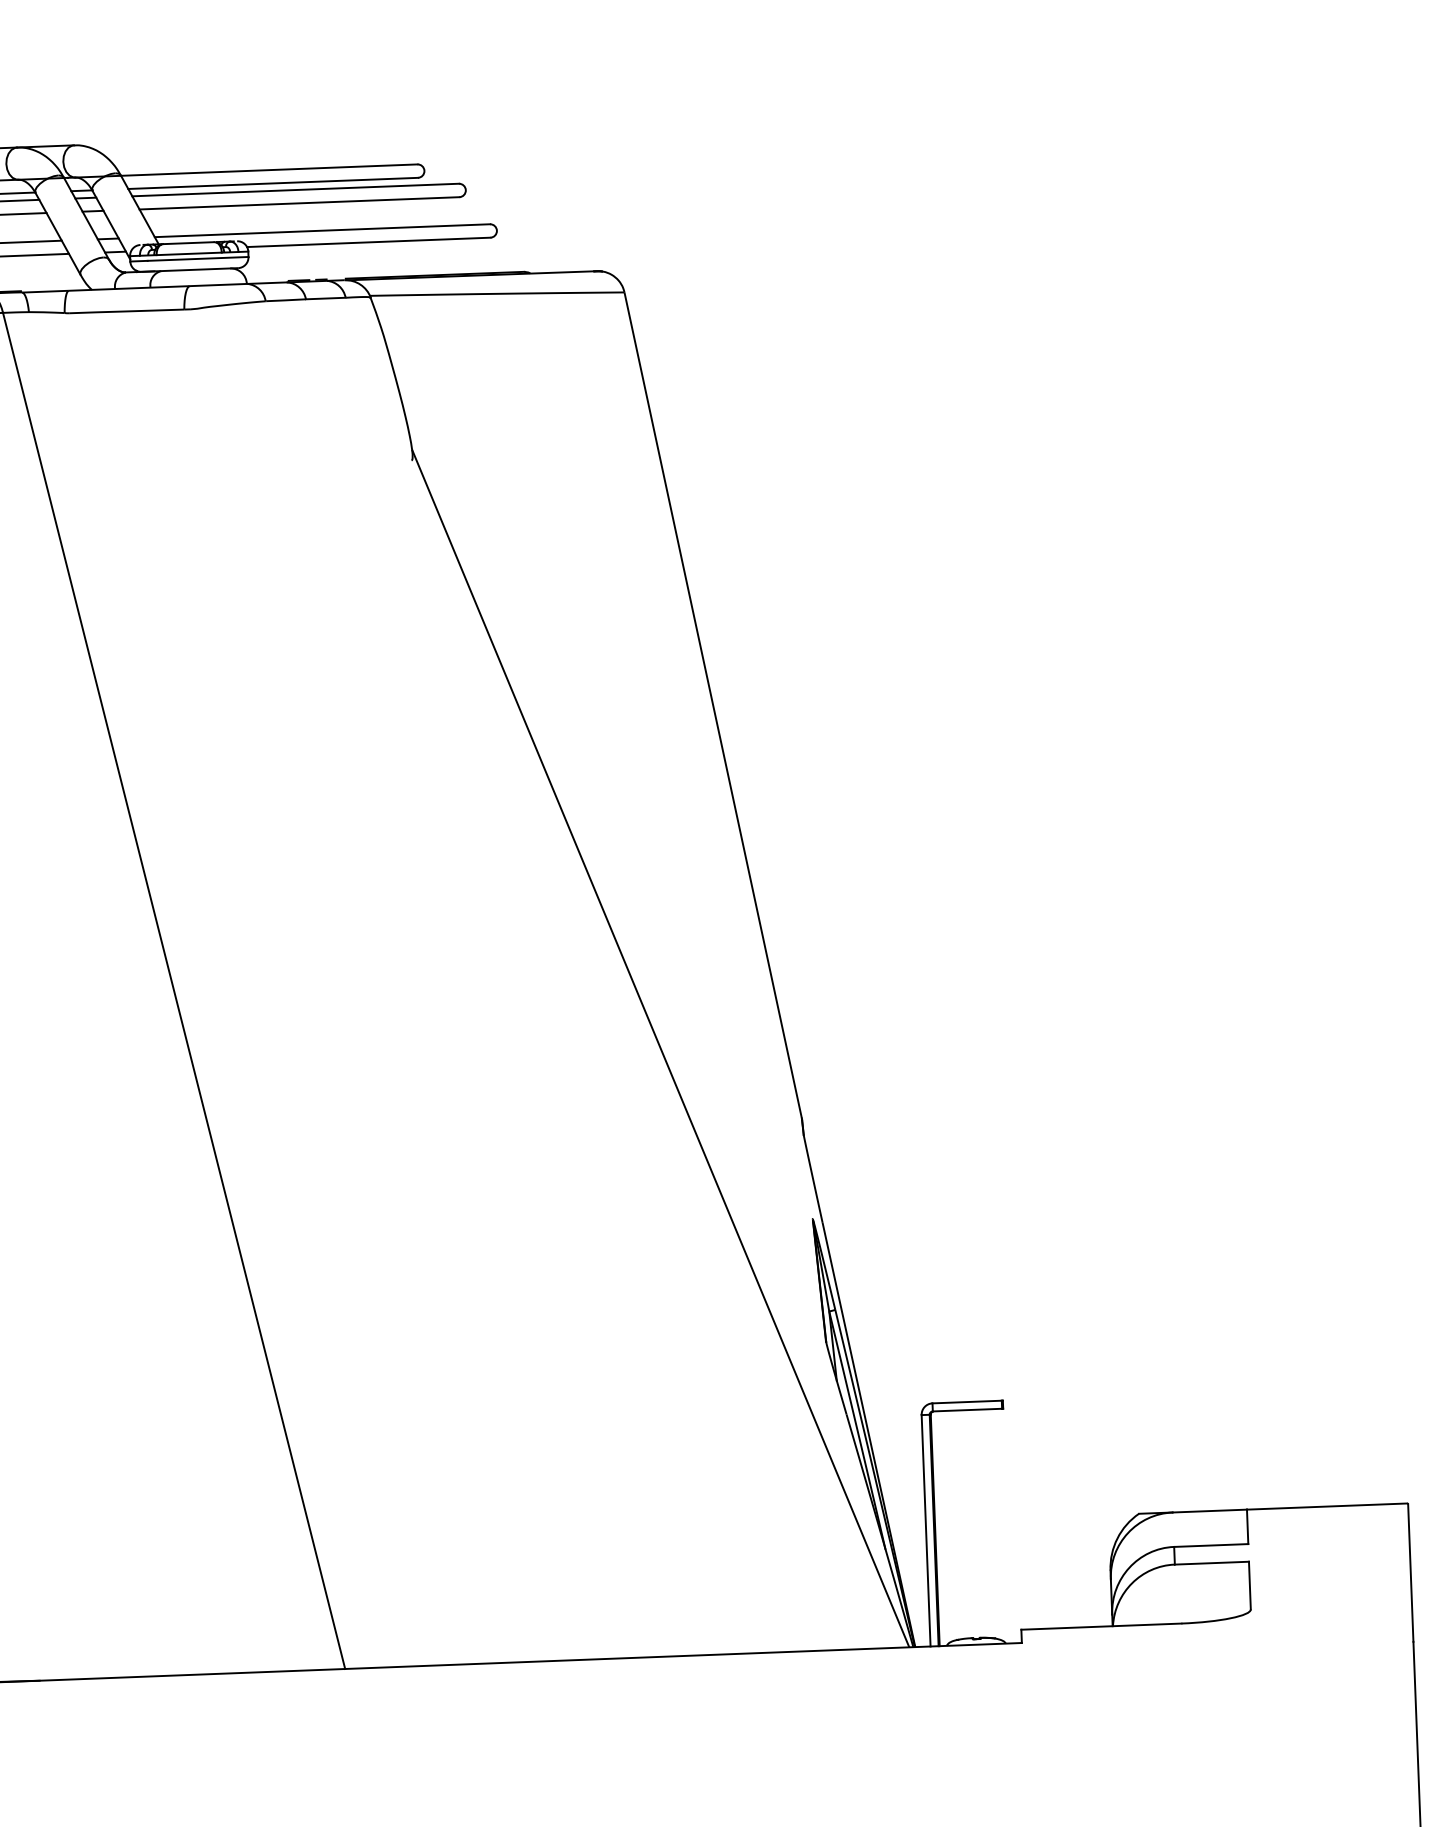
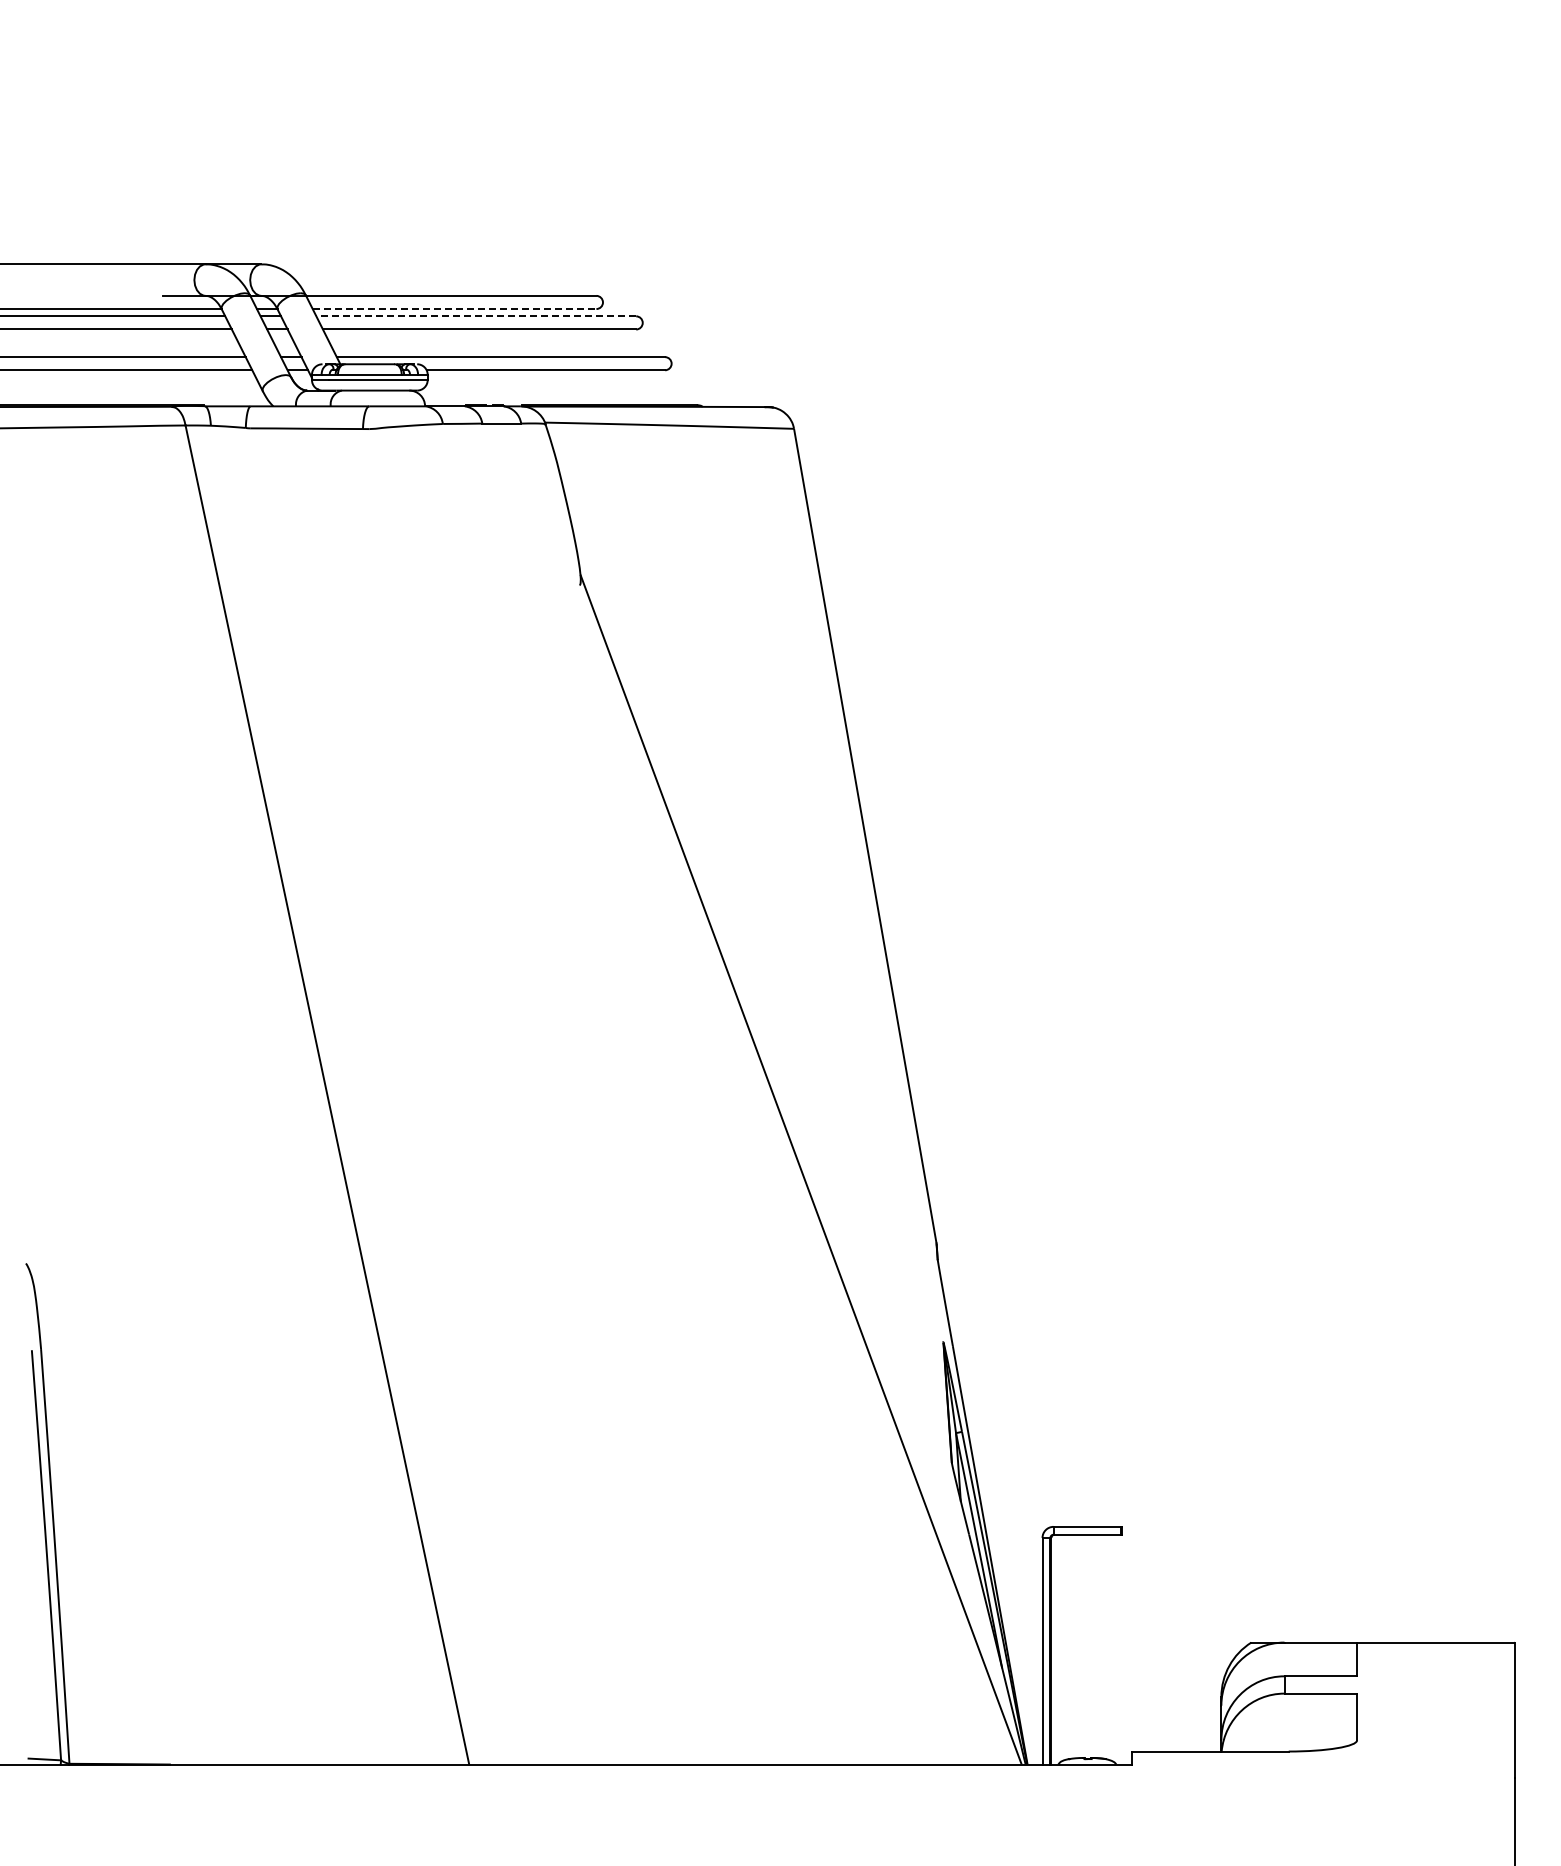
line: (273, 183) -> (454, 309), solid -> dashed
line: (295, 190) -> (476, 316), solid -> dashed

